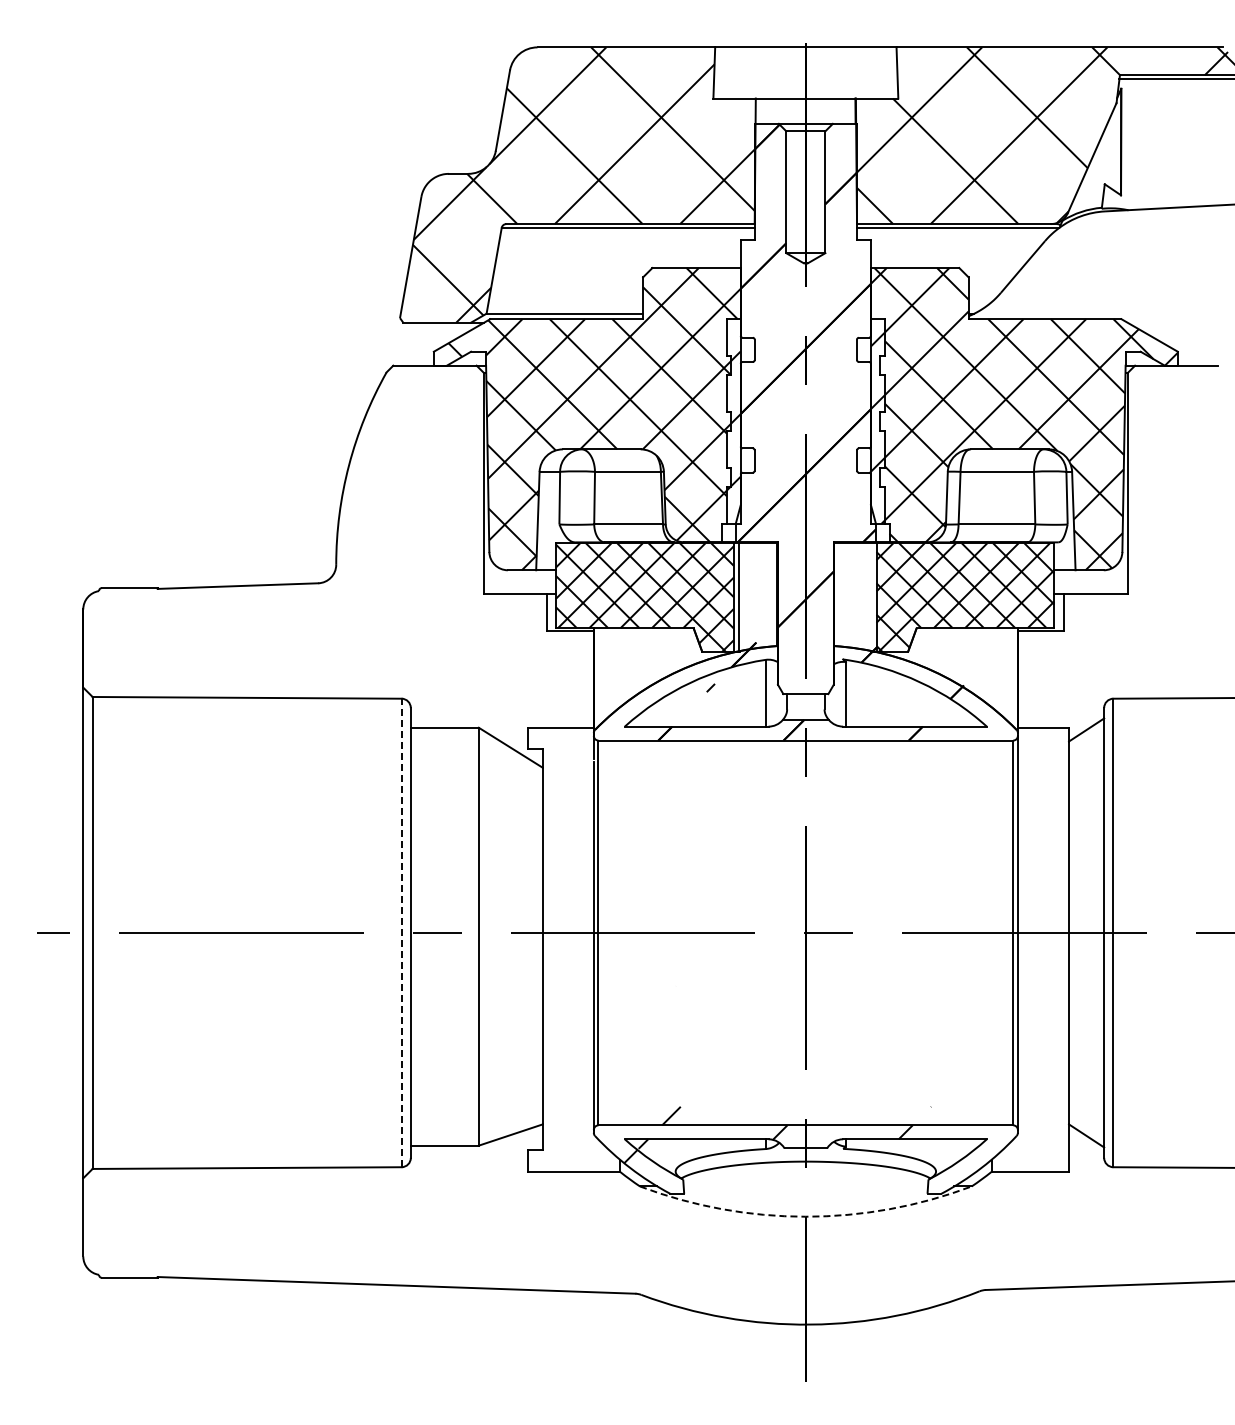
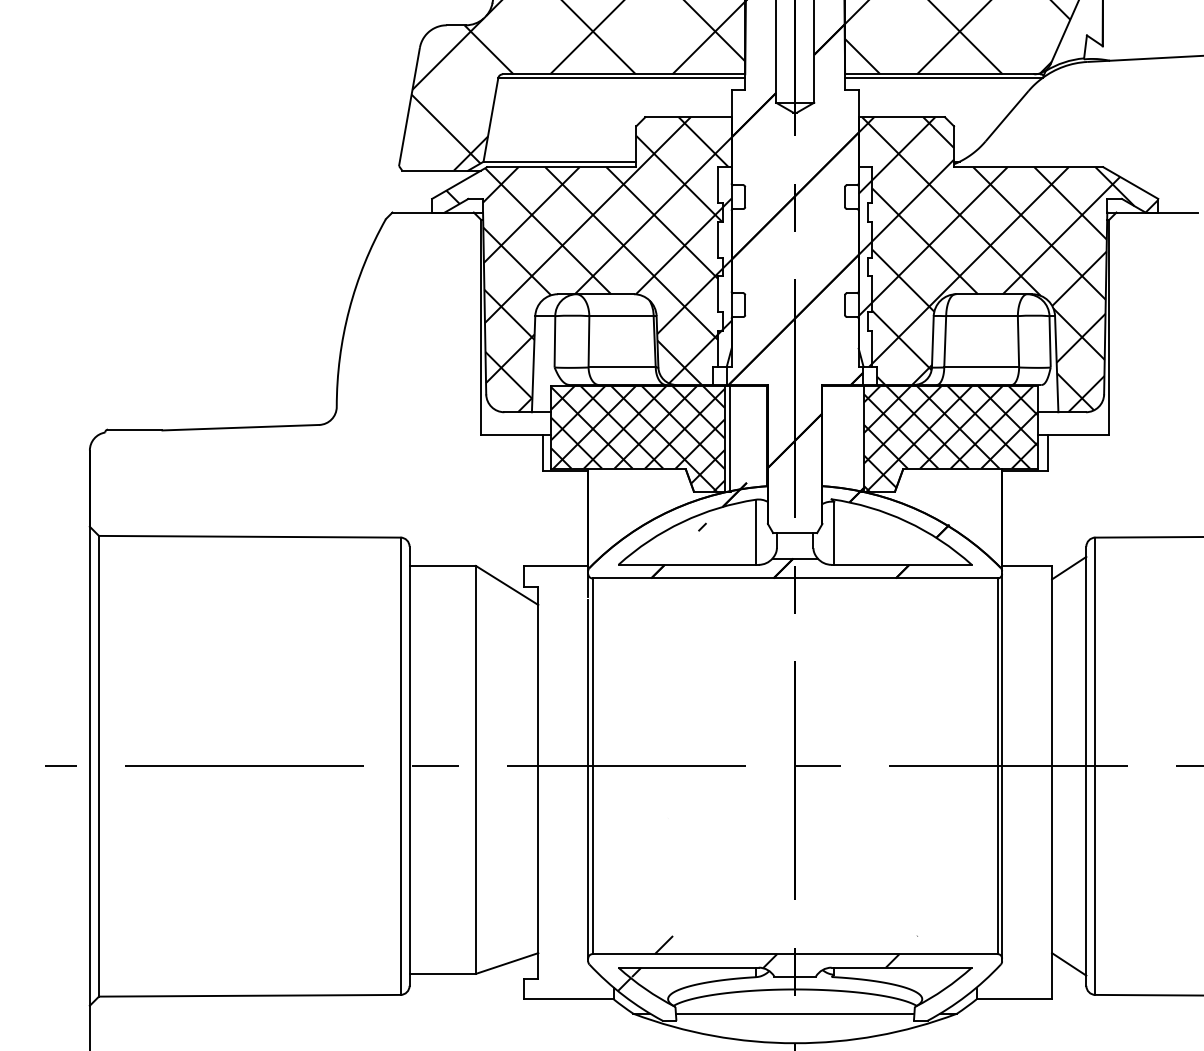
line: (401, 932) -> (400, 765), dashed -> solid
line: (805, 1186) -> (794, 1013), added
arc: (805, 1216) -> (794, 1043), dashed -> solid

